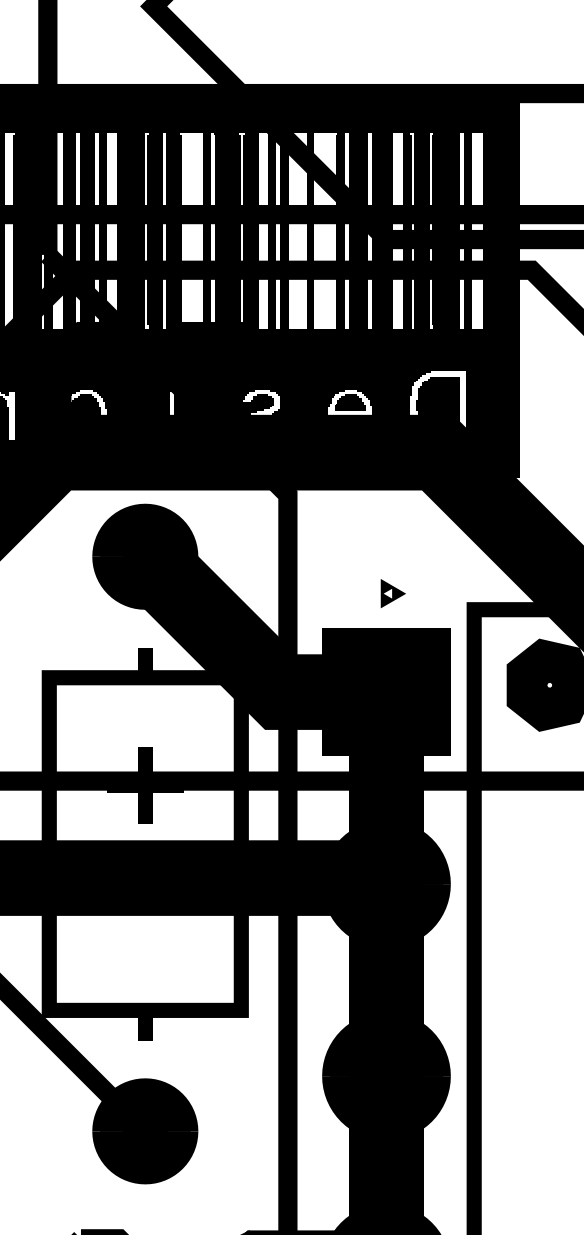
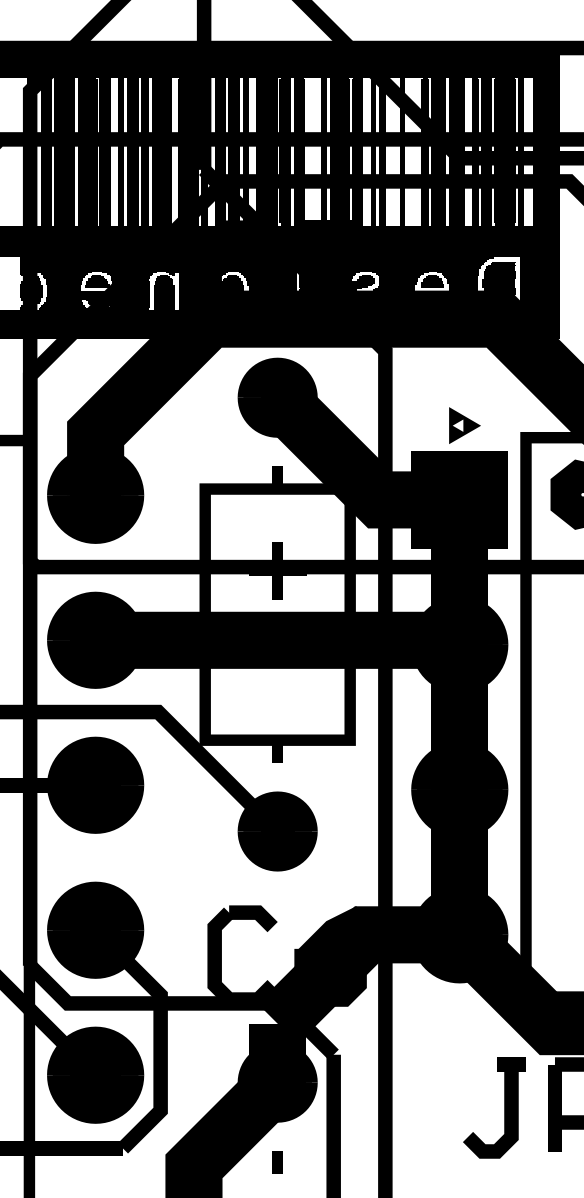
part: (392, 593) -> (464, 425), size x1.67

